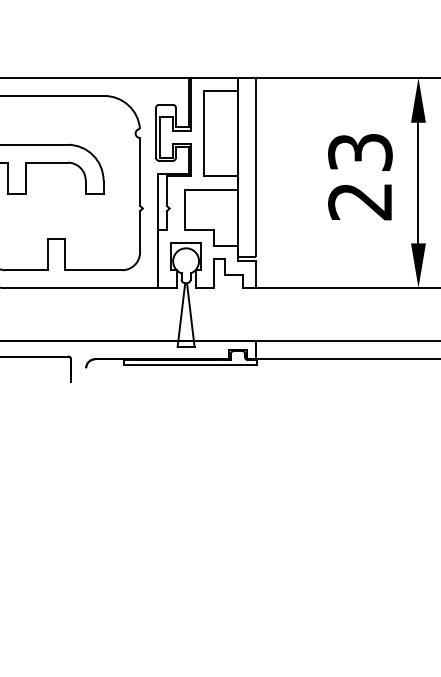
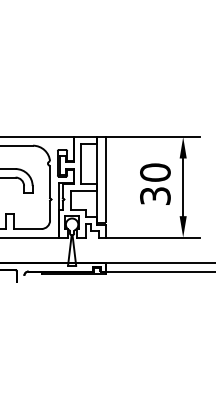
text: (360, 177) -> (155, 184), 23 -> 30

